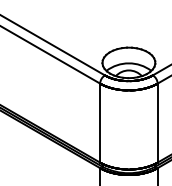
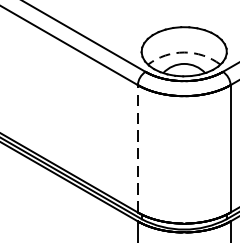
arc: (128, 63) -> (183, 52), solid -> dashed
line: (100, 123) -> (138, 149), solid -> dashed

